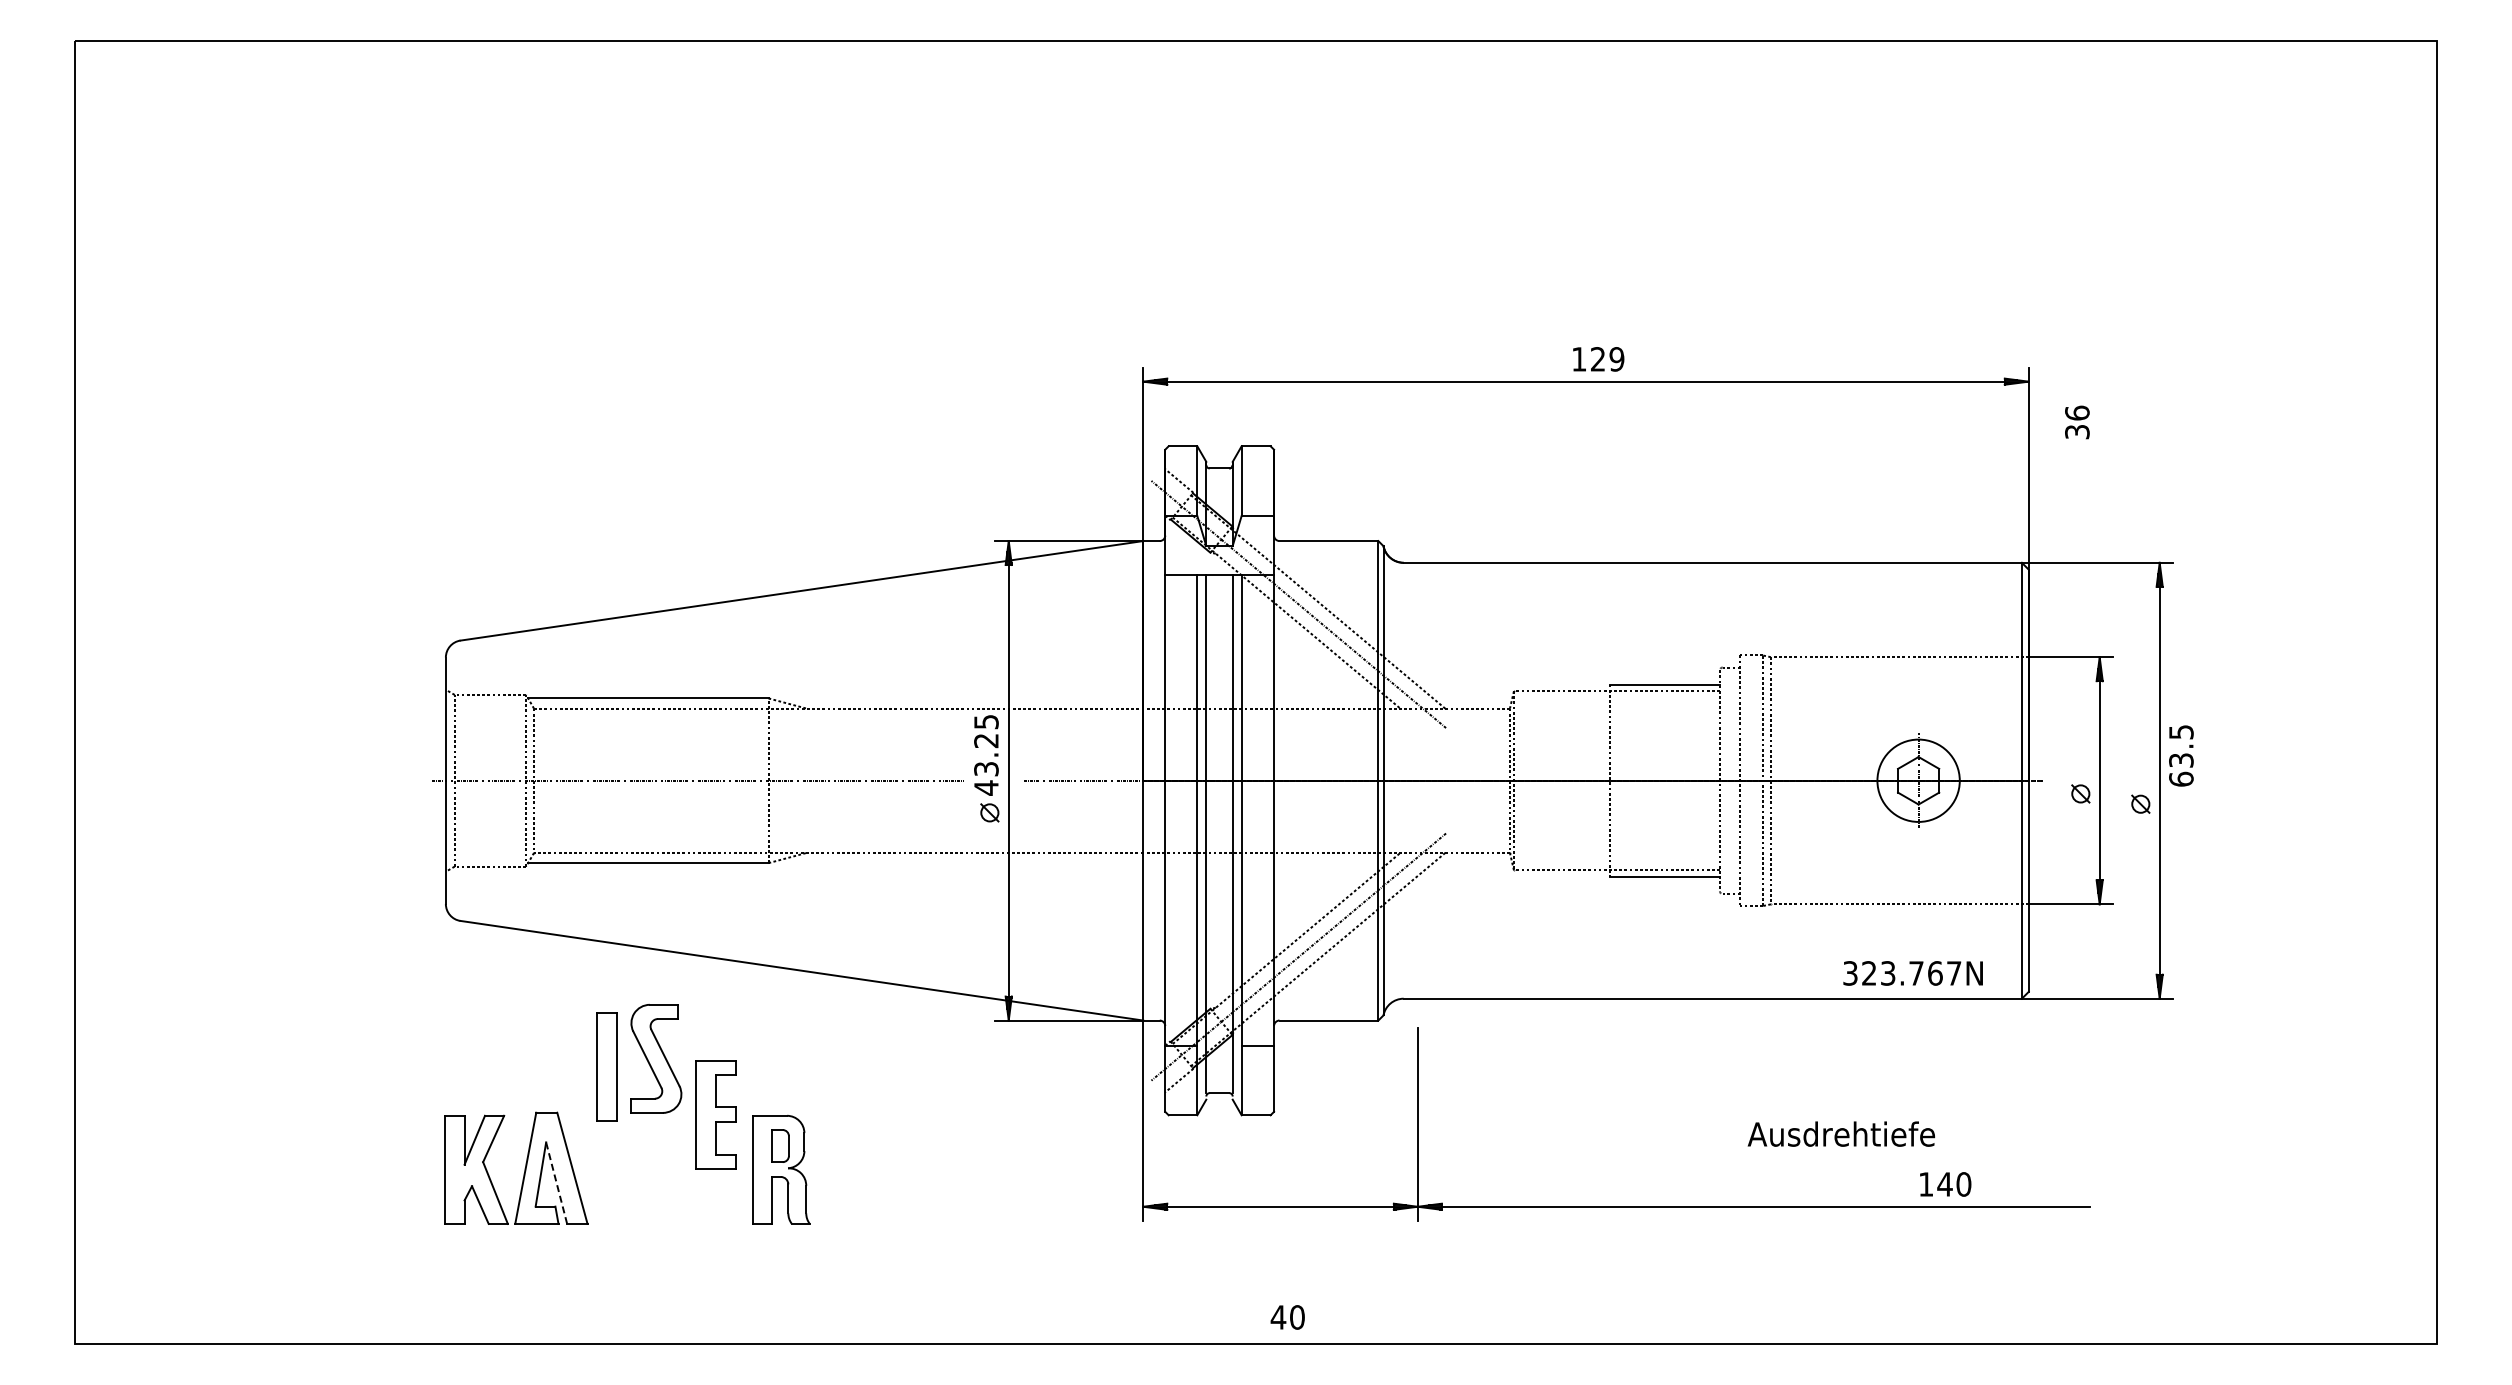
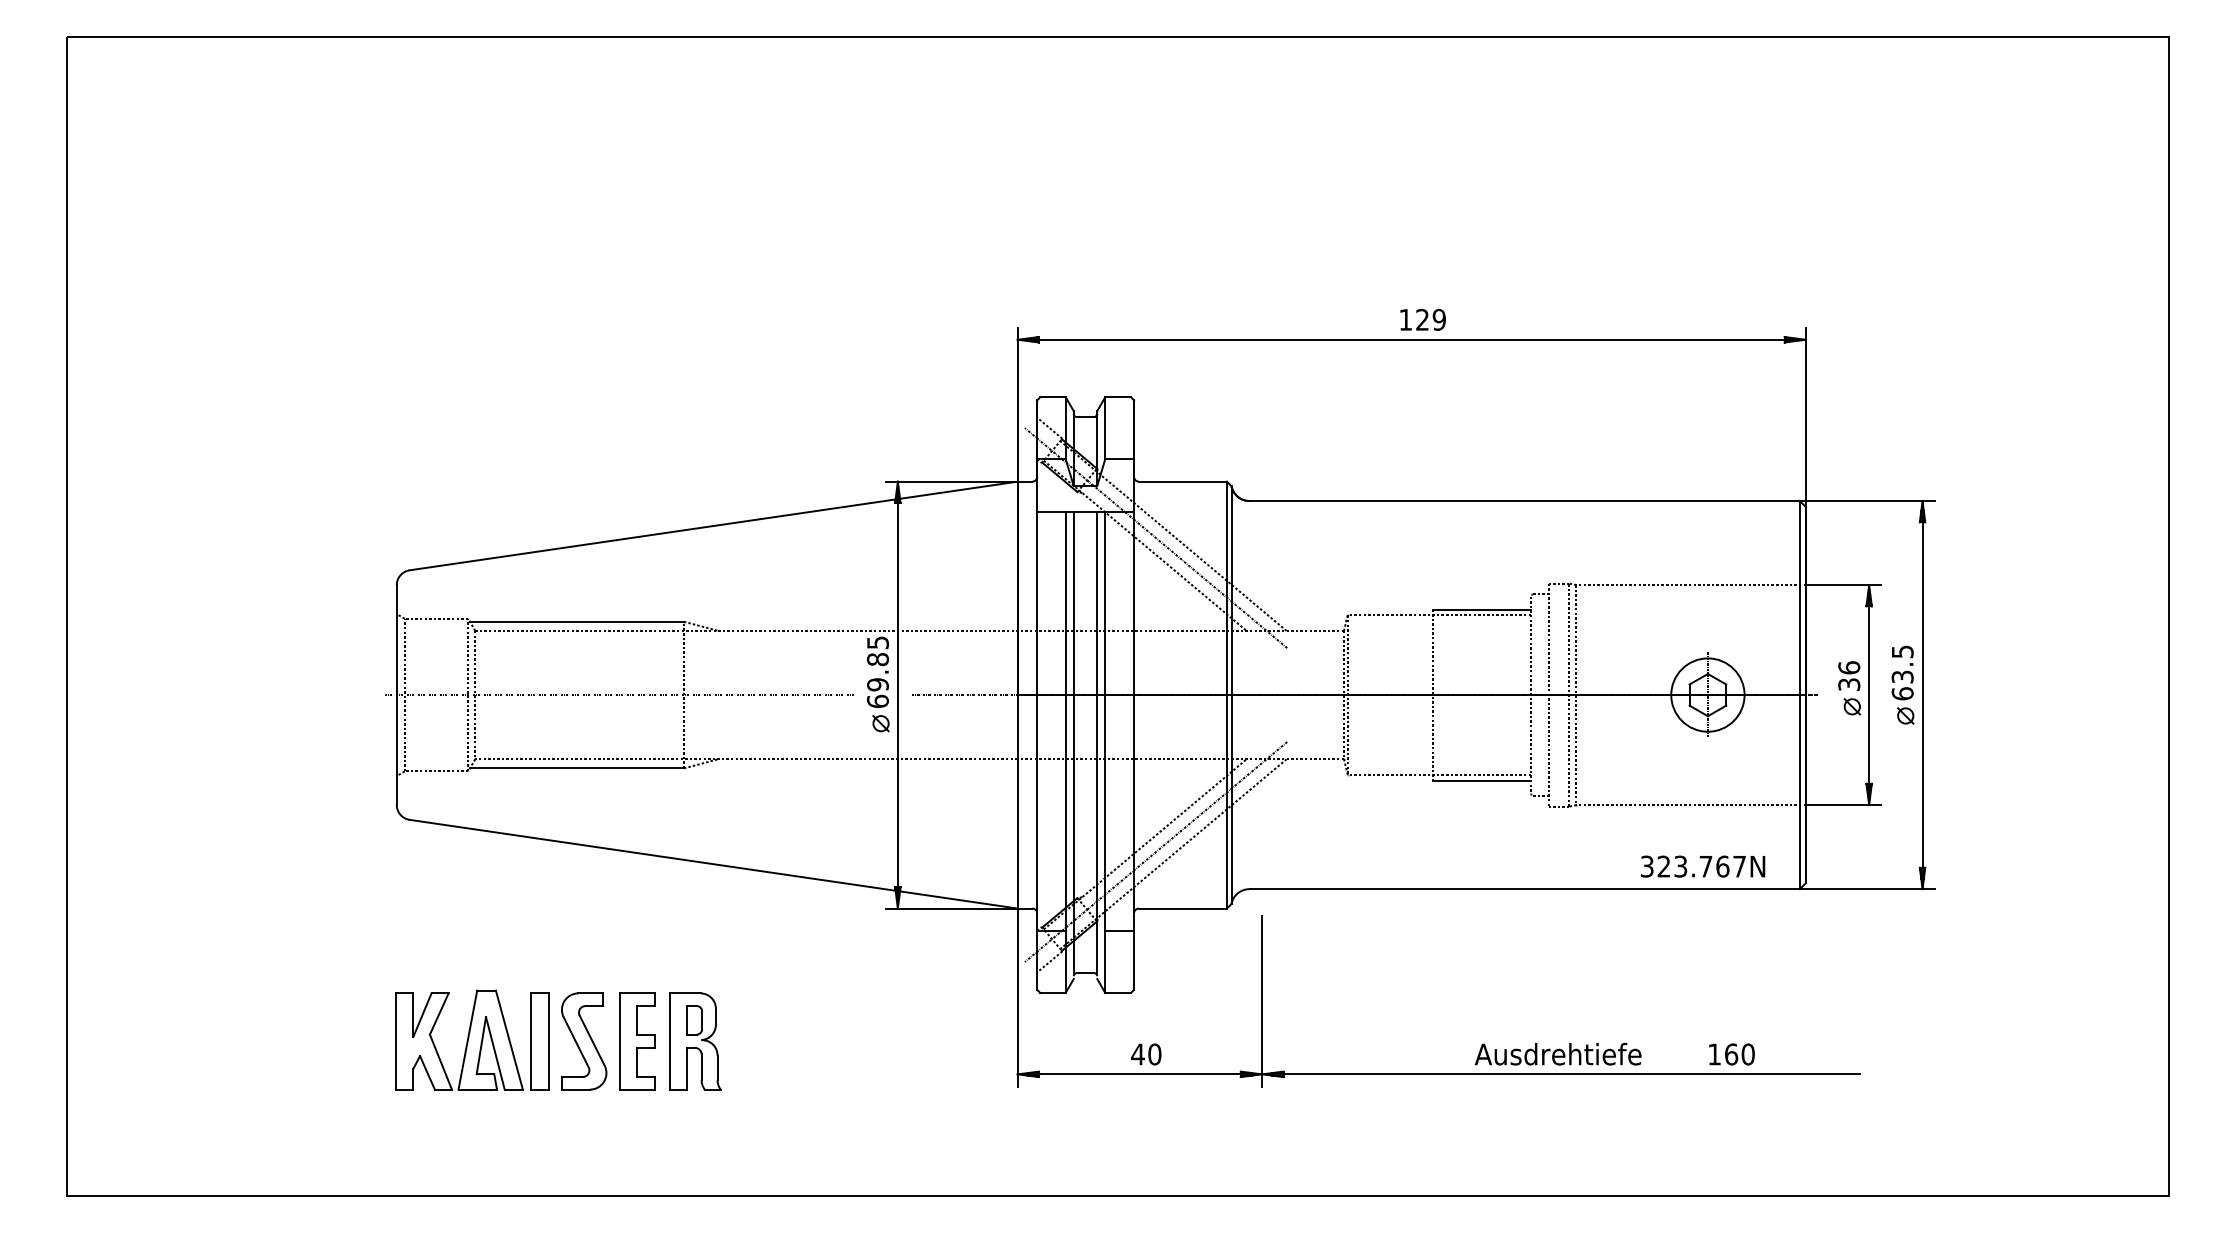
text: (2077, 422) -> (1849, 676), moved
text: (2181, 755) -> (1902, 672), moved
text: (986, 764) -> (878, 680), 43.25 -> 69.85
part: (656, 1058) -> (584, 1041), moved
part: (606, 1066) -> (539, 1041), moved
part: (715, 1114) -> (636, 1041), moved
text: (1840, 1133) -> (1557, 1053), moved
line: (556, 1182) -> (495, 1052), dashed -> solid
text: (1944, 1184) -> (1730, 1054), 140 -> 160
text: (1287, 1317) -> (1146, 1054), moved

